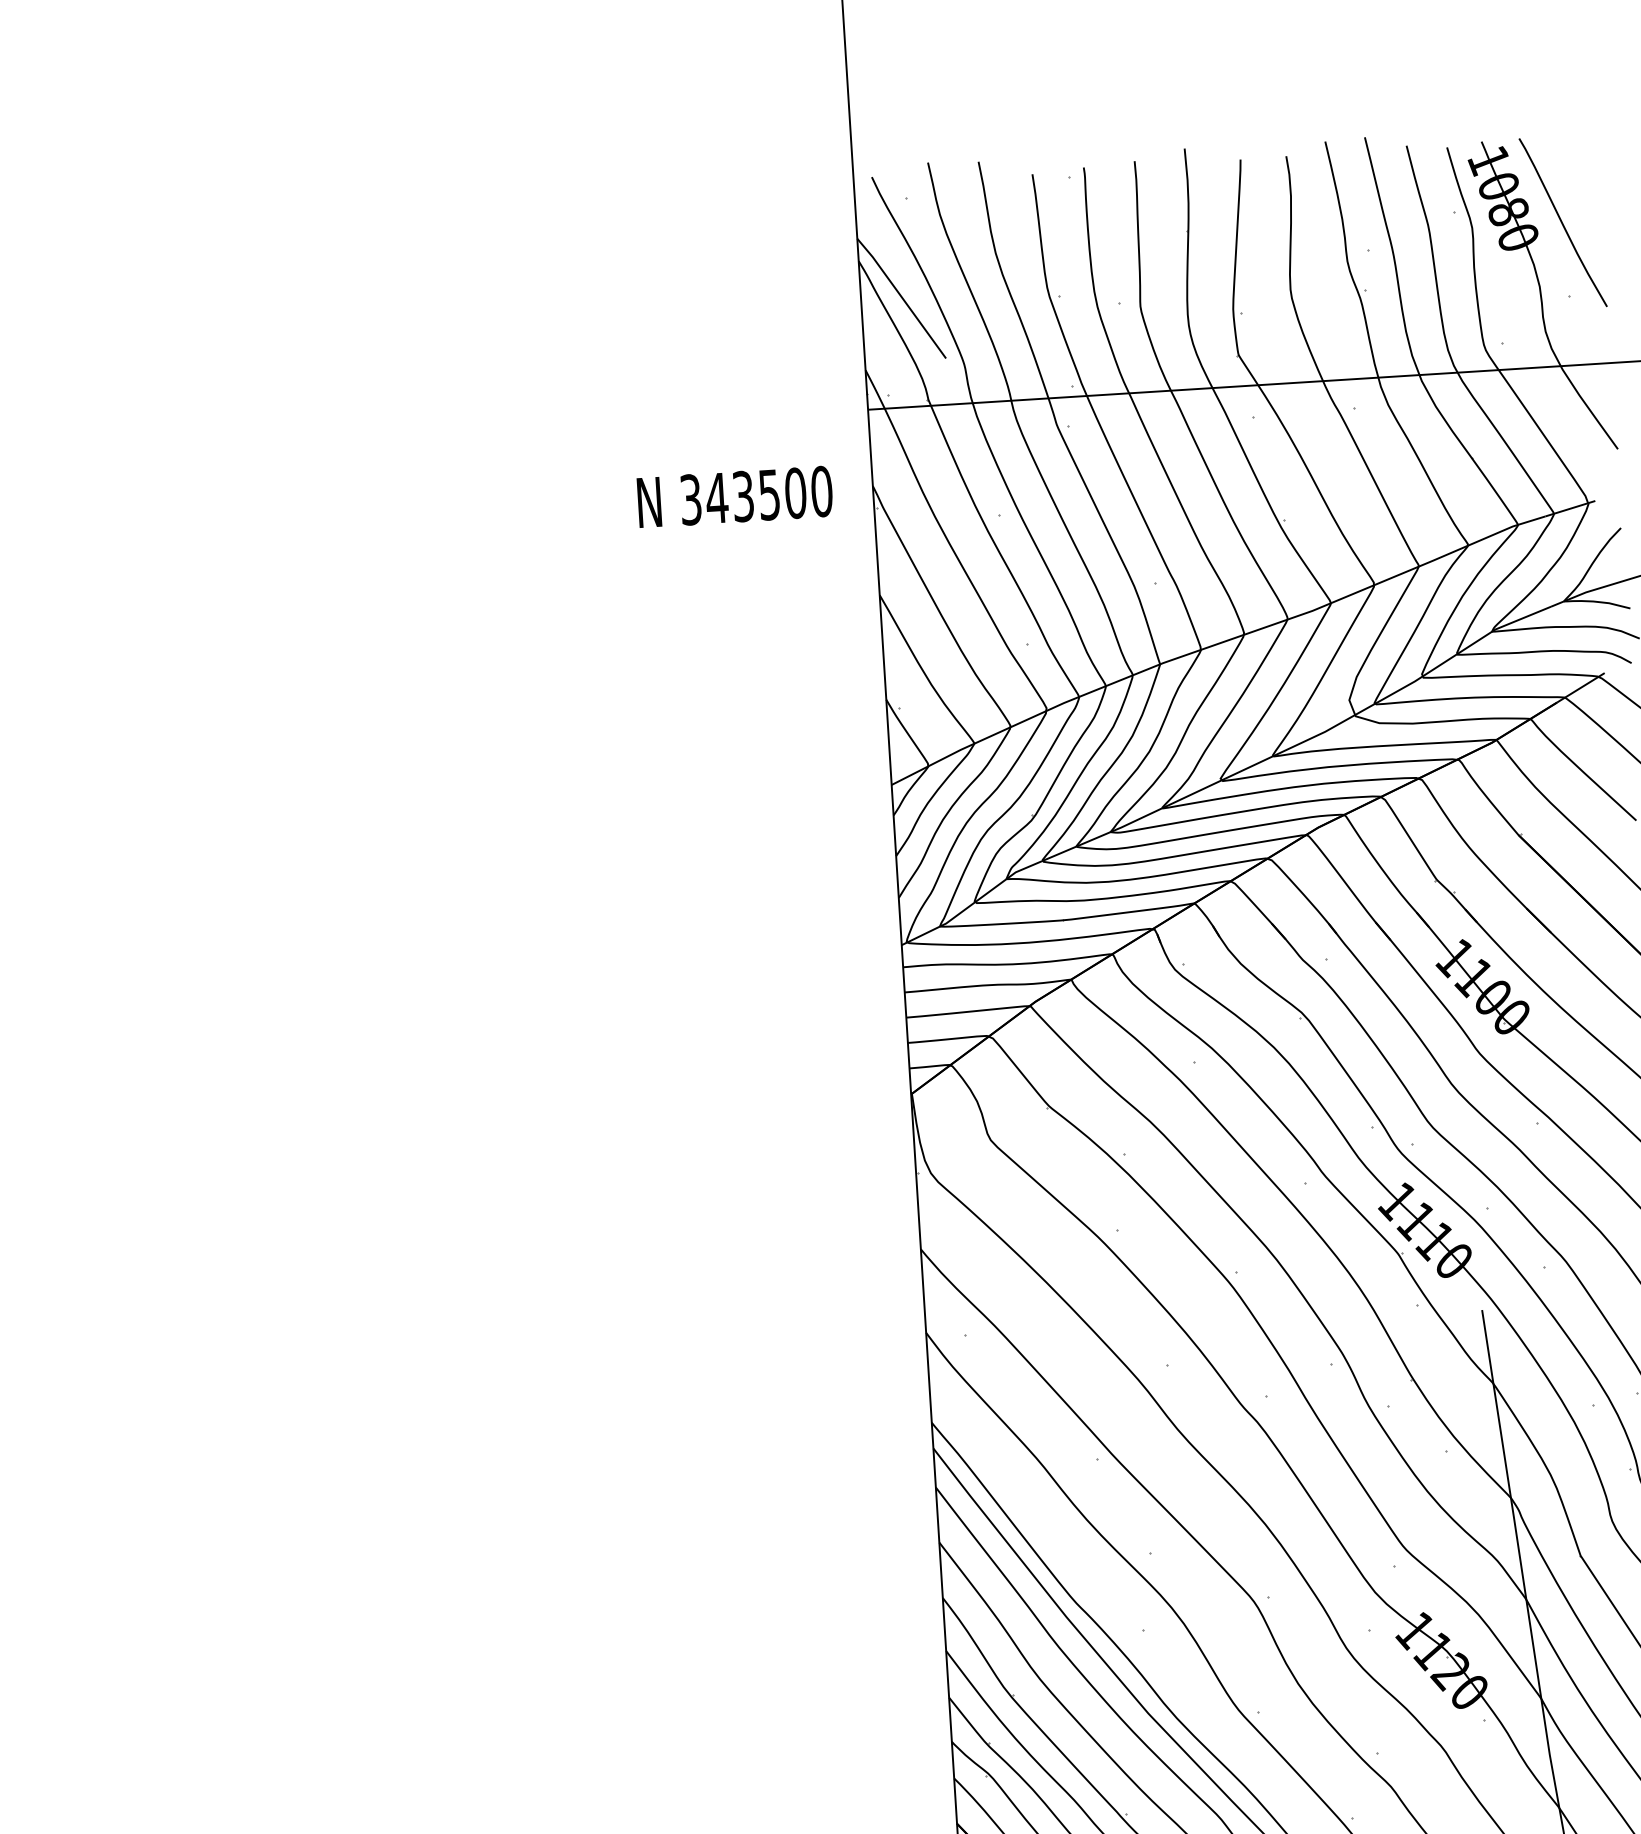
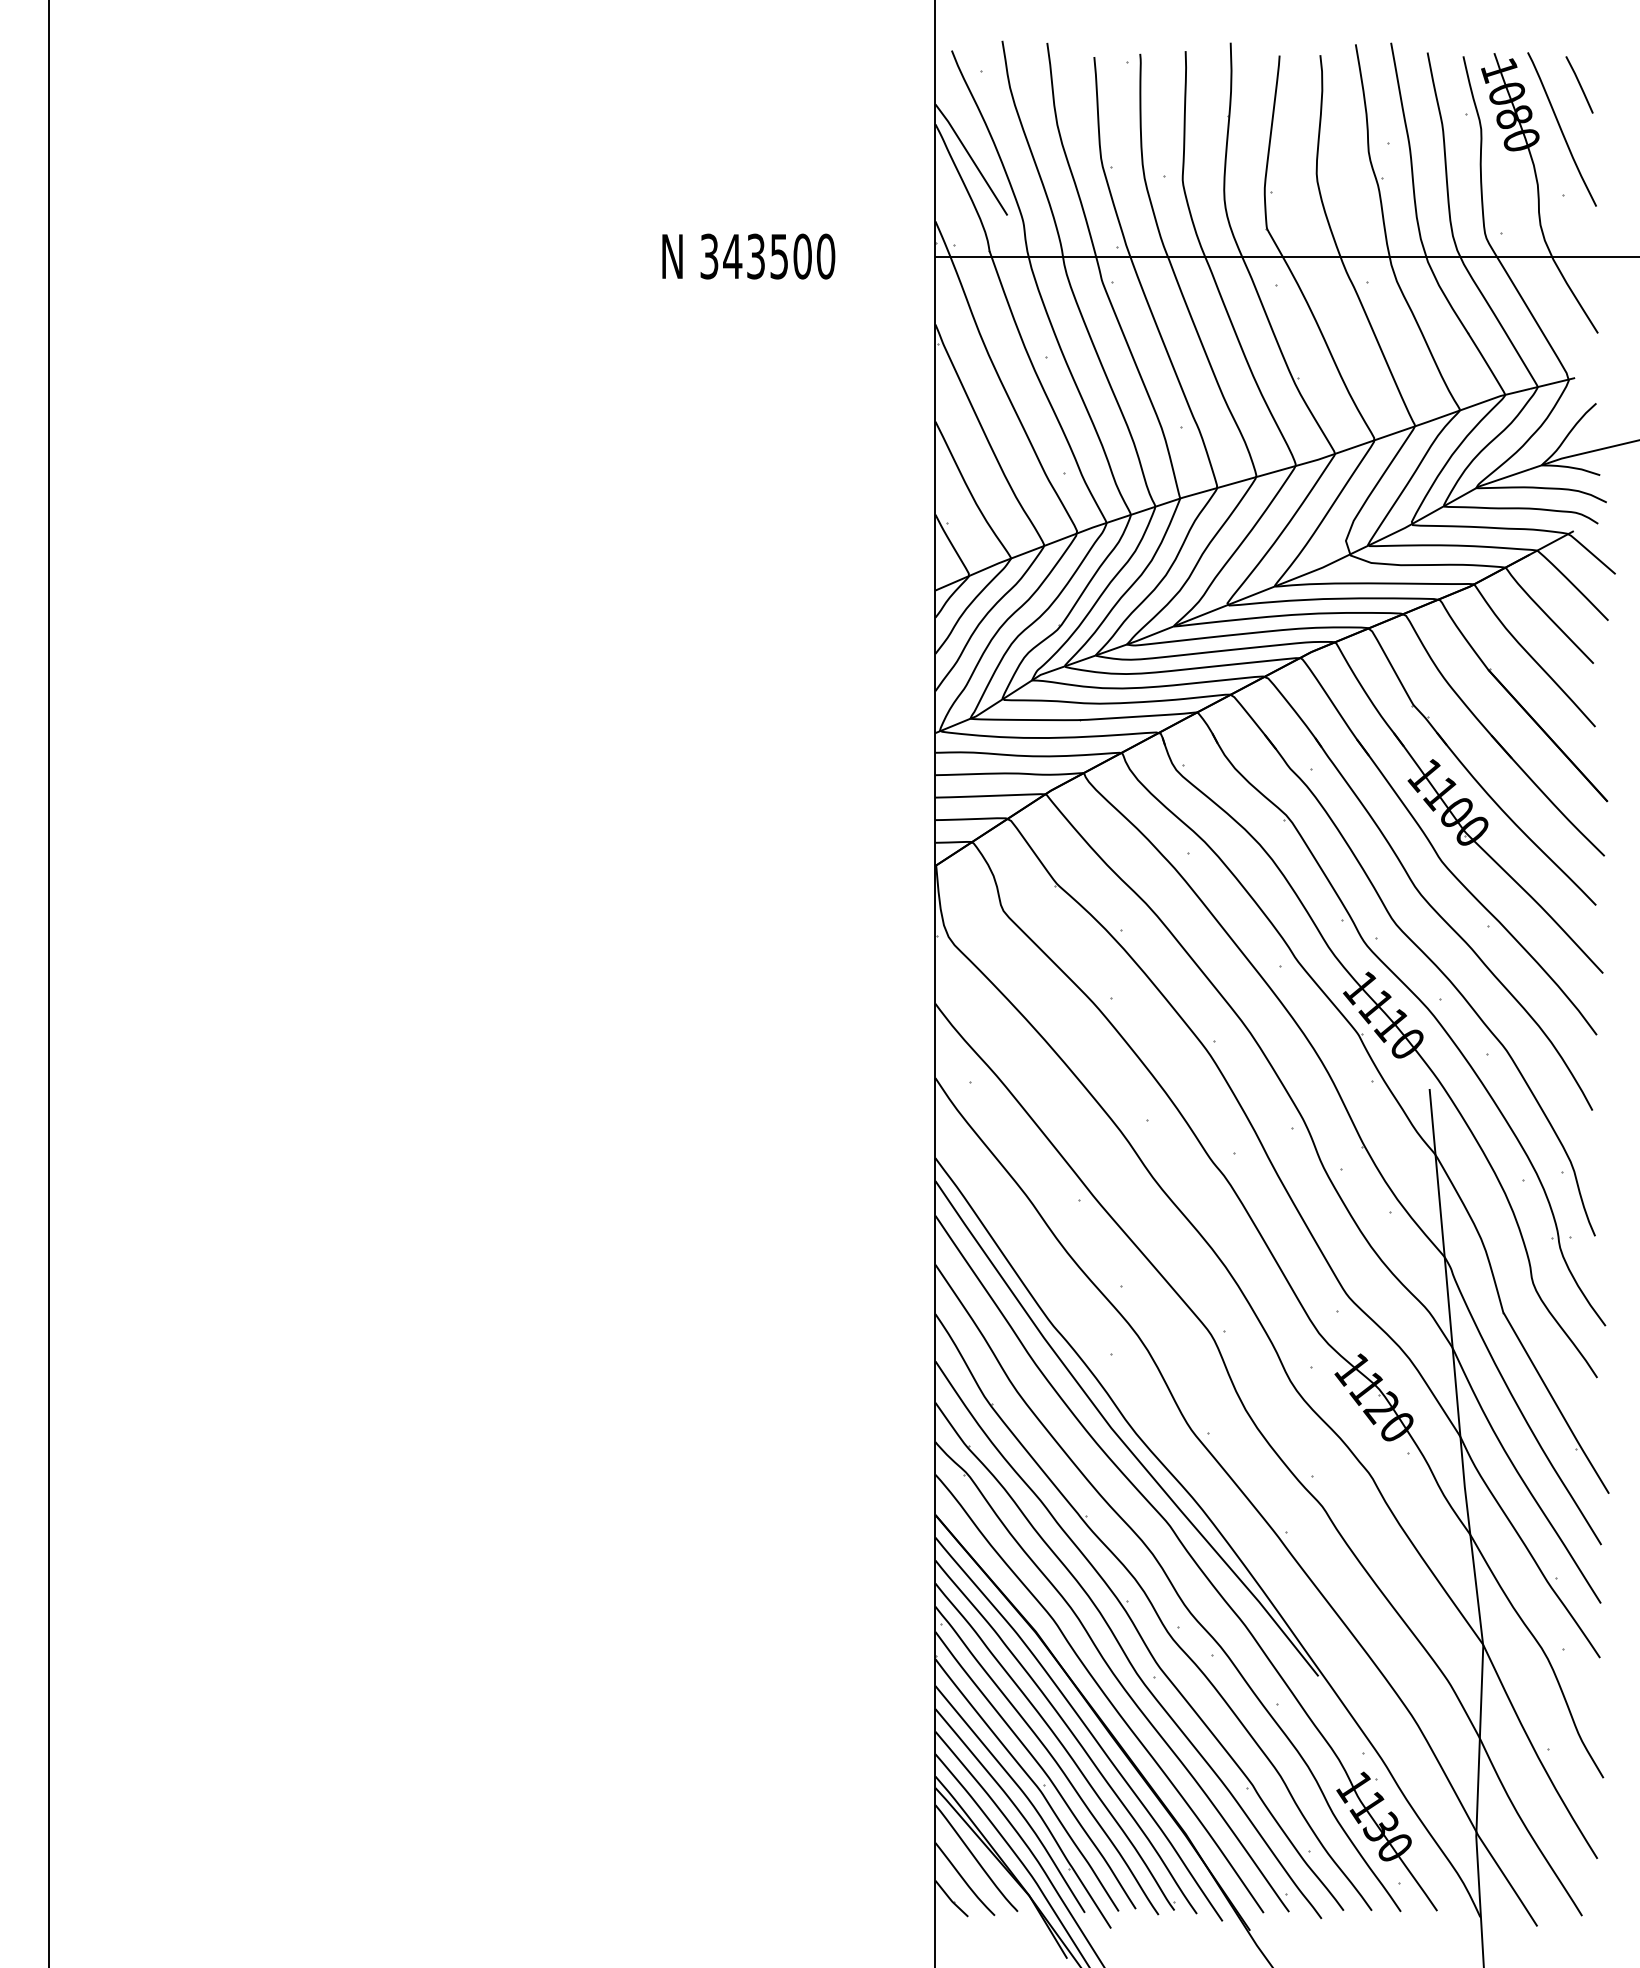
line: (1579, 170) -> (1579, 84), added
text: (734, 496) -> (748, 256), moved

